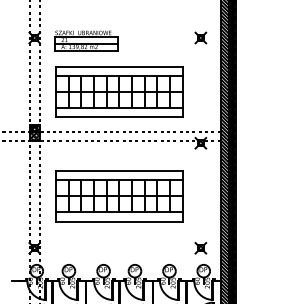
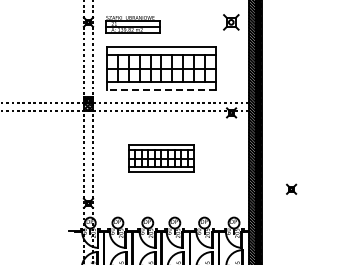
part: (200, 37) -> (231, 21), size x1.6
line: (119, 117) -> (161, 90), solid -> dashed
part: (119, 196) -> (161, 158), size x0.6
part: (200, 247) -> (291, 188), moved

